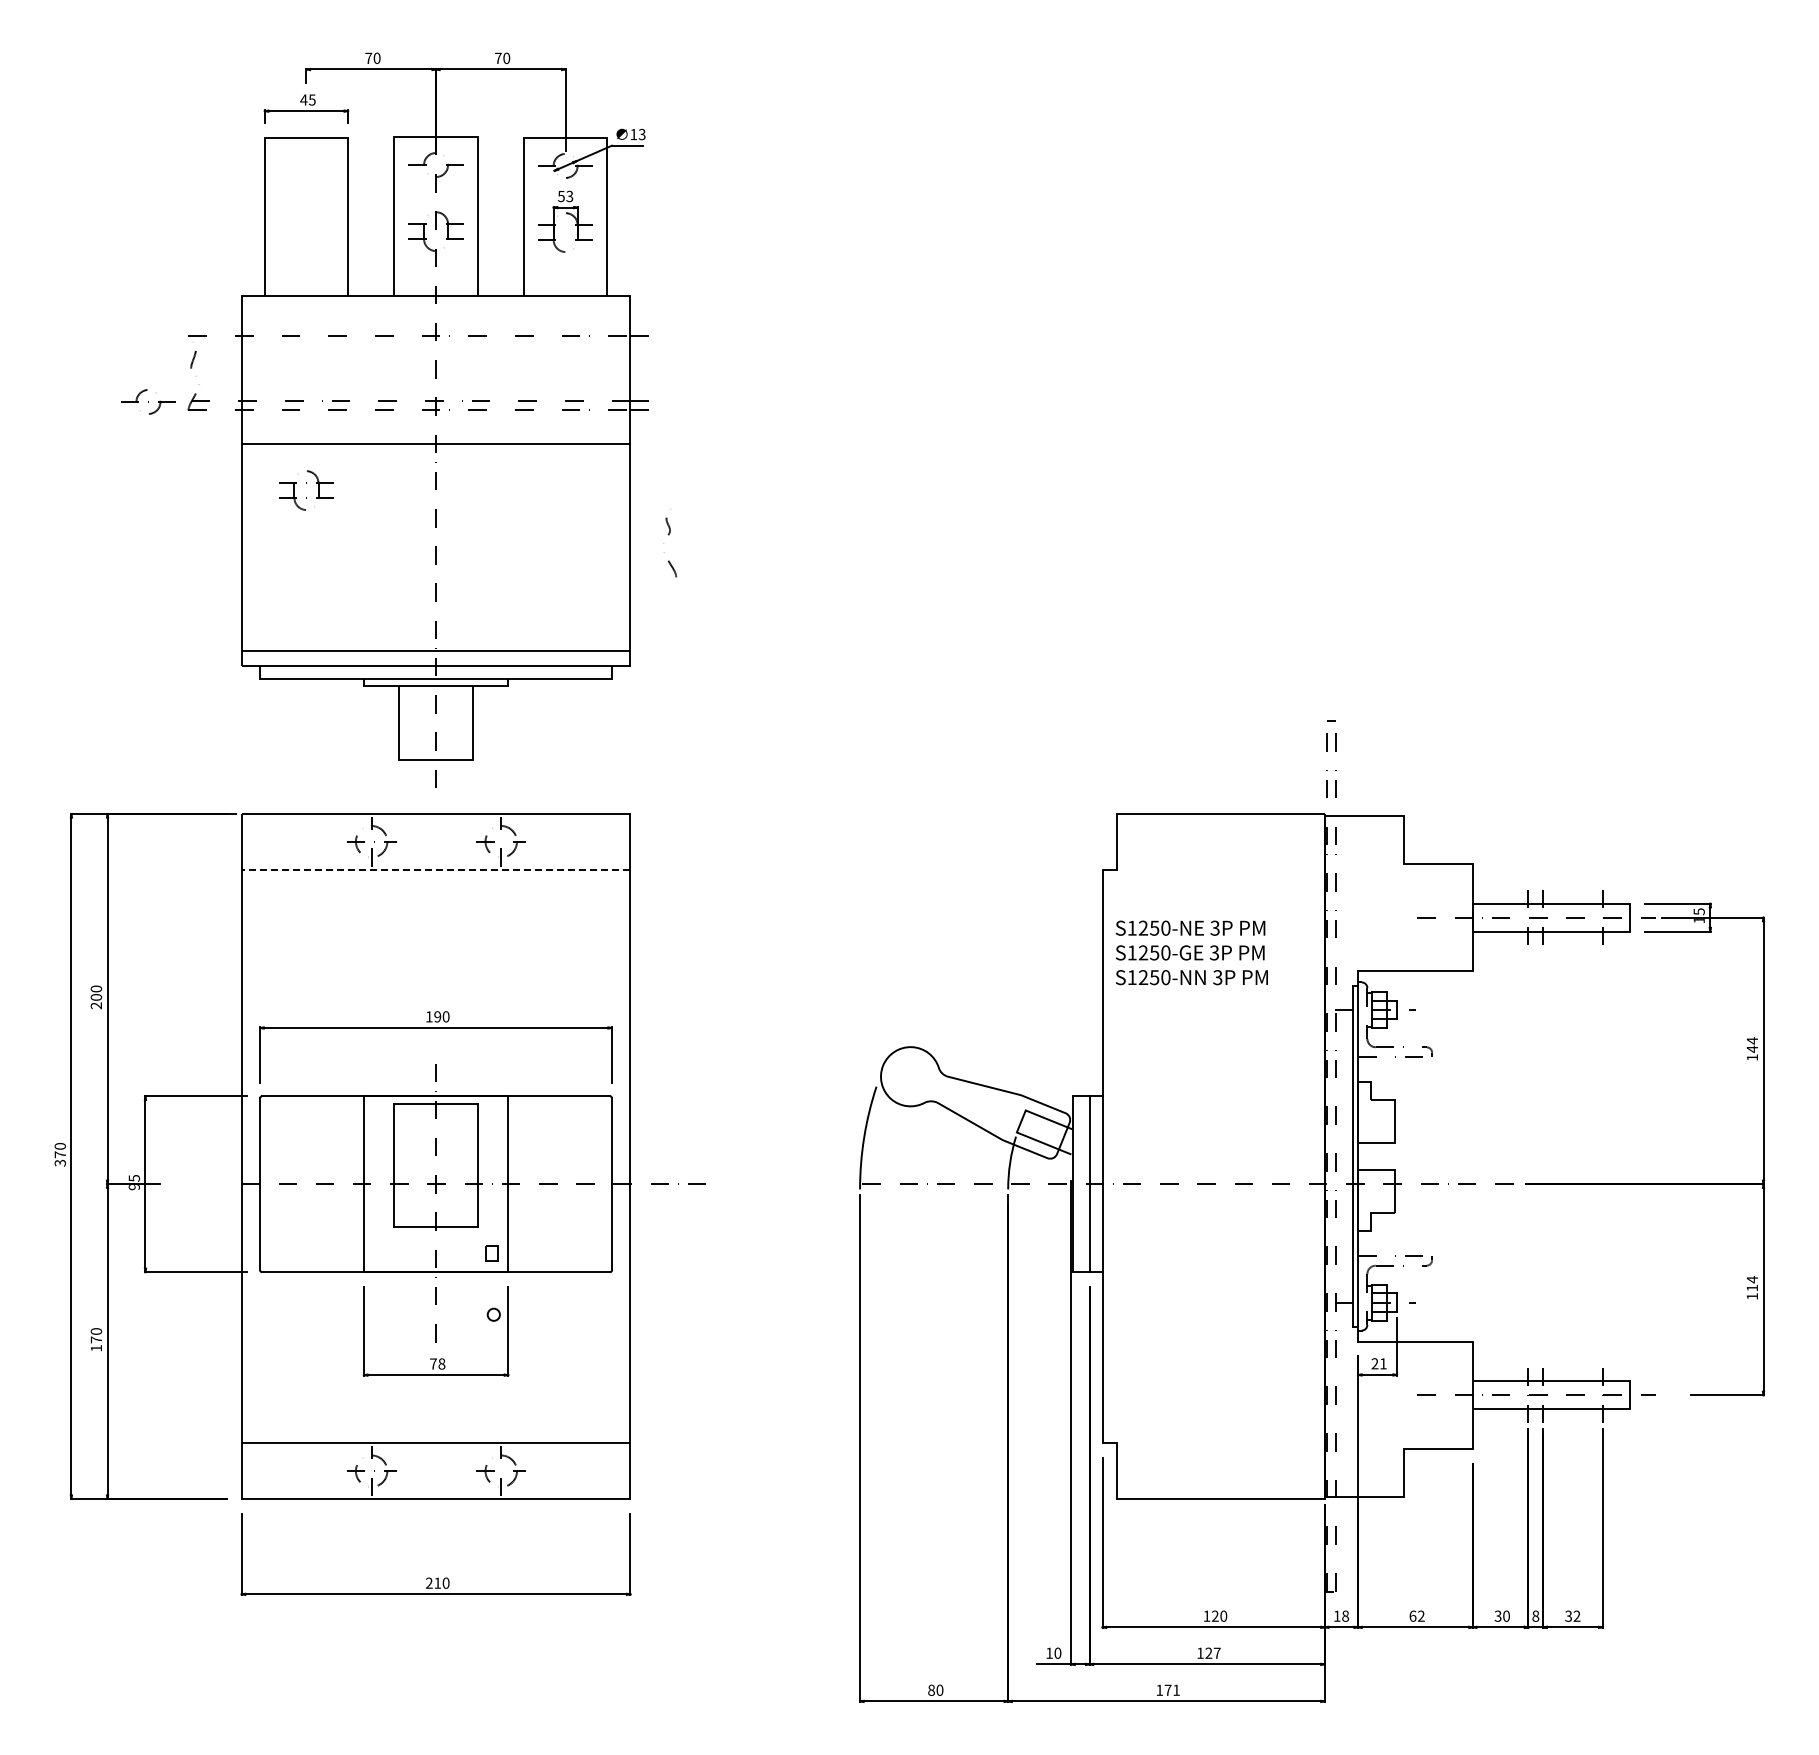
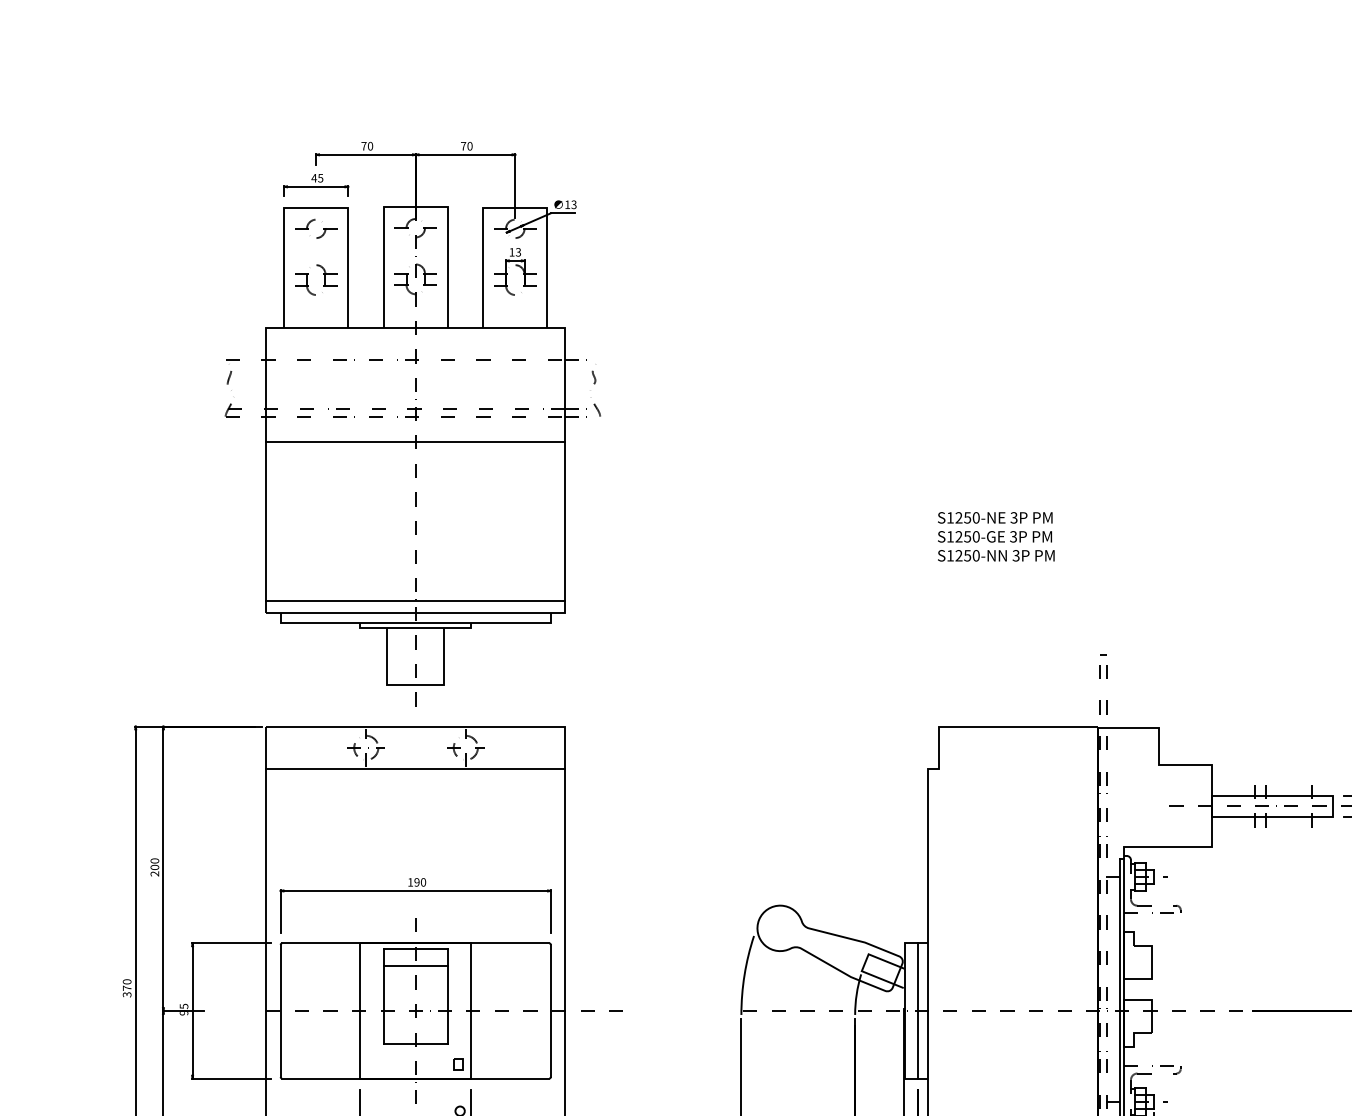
text: (560, 196) -> (511, 252), 53 -> 13
part: (148, 401) -> (316, 228), moved
part: (306, 483) -> (316, 274), moved
curve: (663, 543) -> (590, 390), moved
line: (435, 869) -> (415, 769), dashed -> solid
text: (1191, 952) -> (995, 536), moved
line: (435, 1125) -> (415, 965), added

